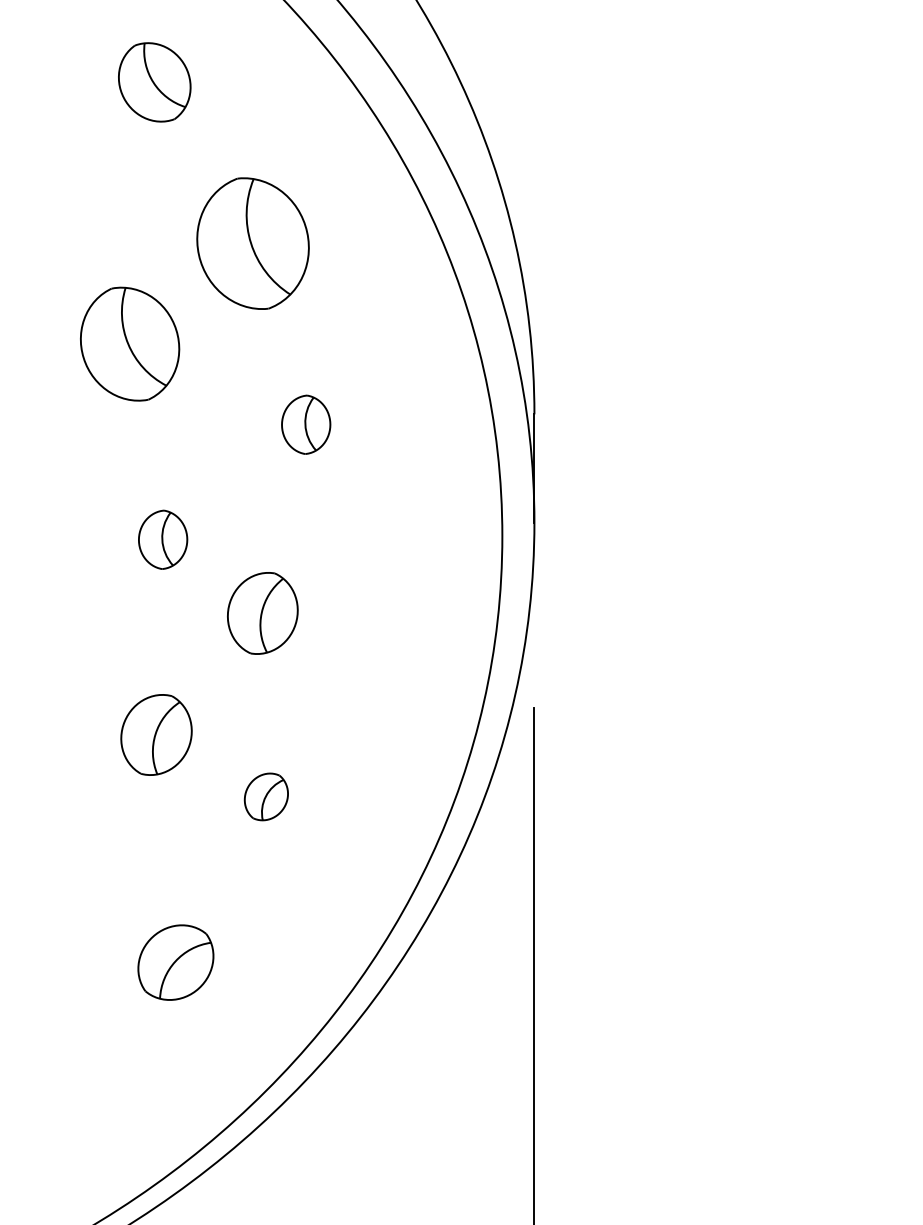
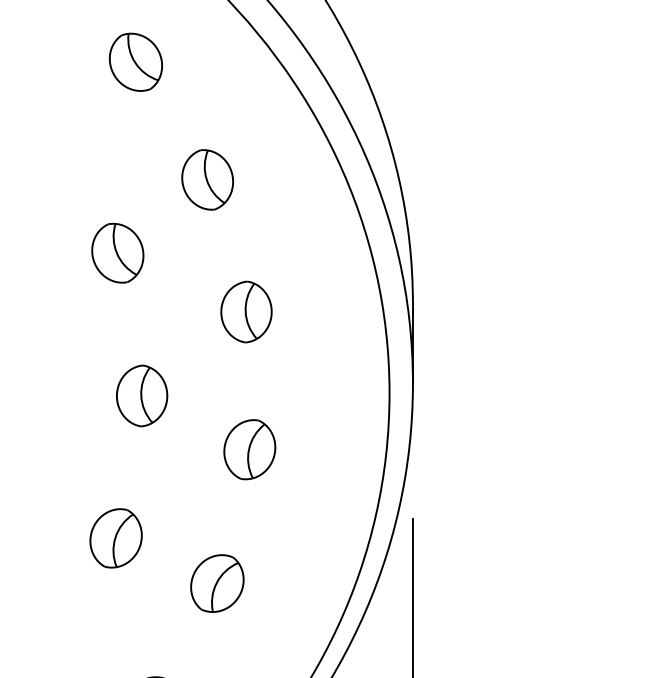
part: (252, 243) -> (207, 179), size x0.62
part: (129, 343) -> (117, 252), size x0.71
part: (305, 424) -> (245, 311), size x1.43
part: (162, 539) -> (141, 395), size x1.43
part: (262, 613) -> (249, 449), moved
part: (156, 734) -> (116, 538), moved
part: (266, 796) -> (217, 583), size x1.67

